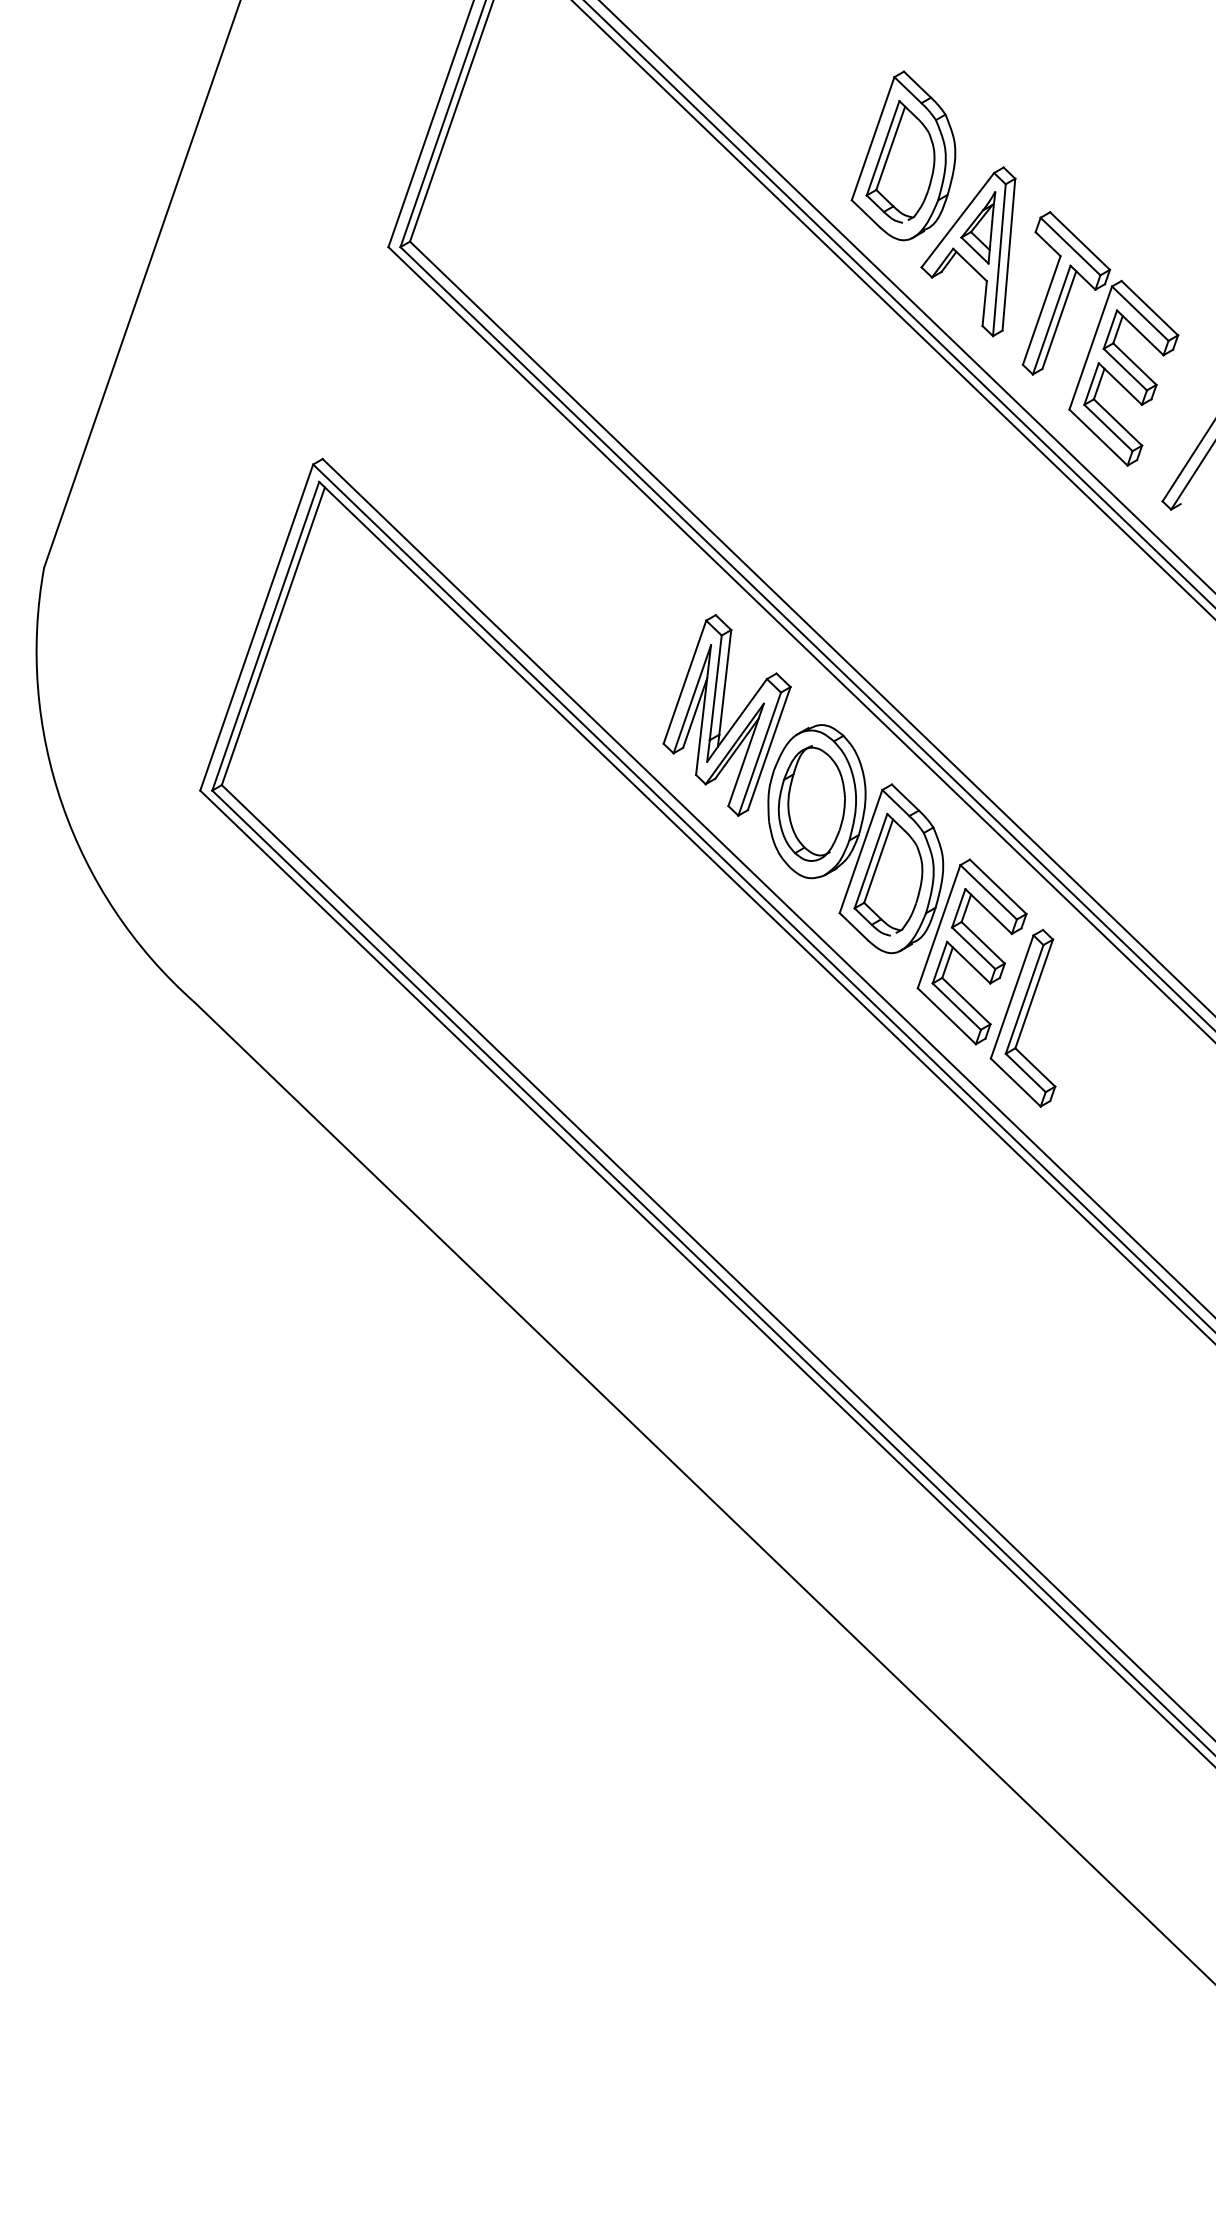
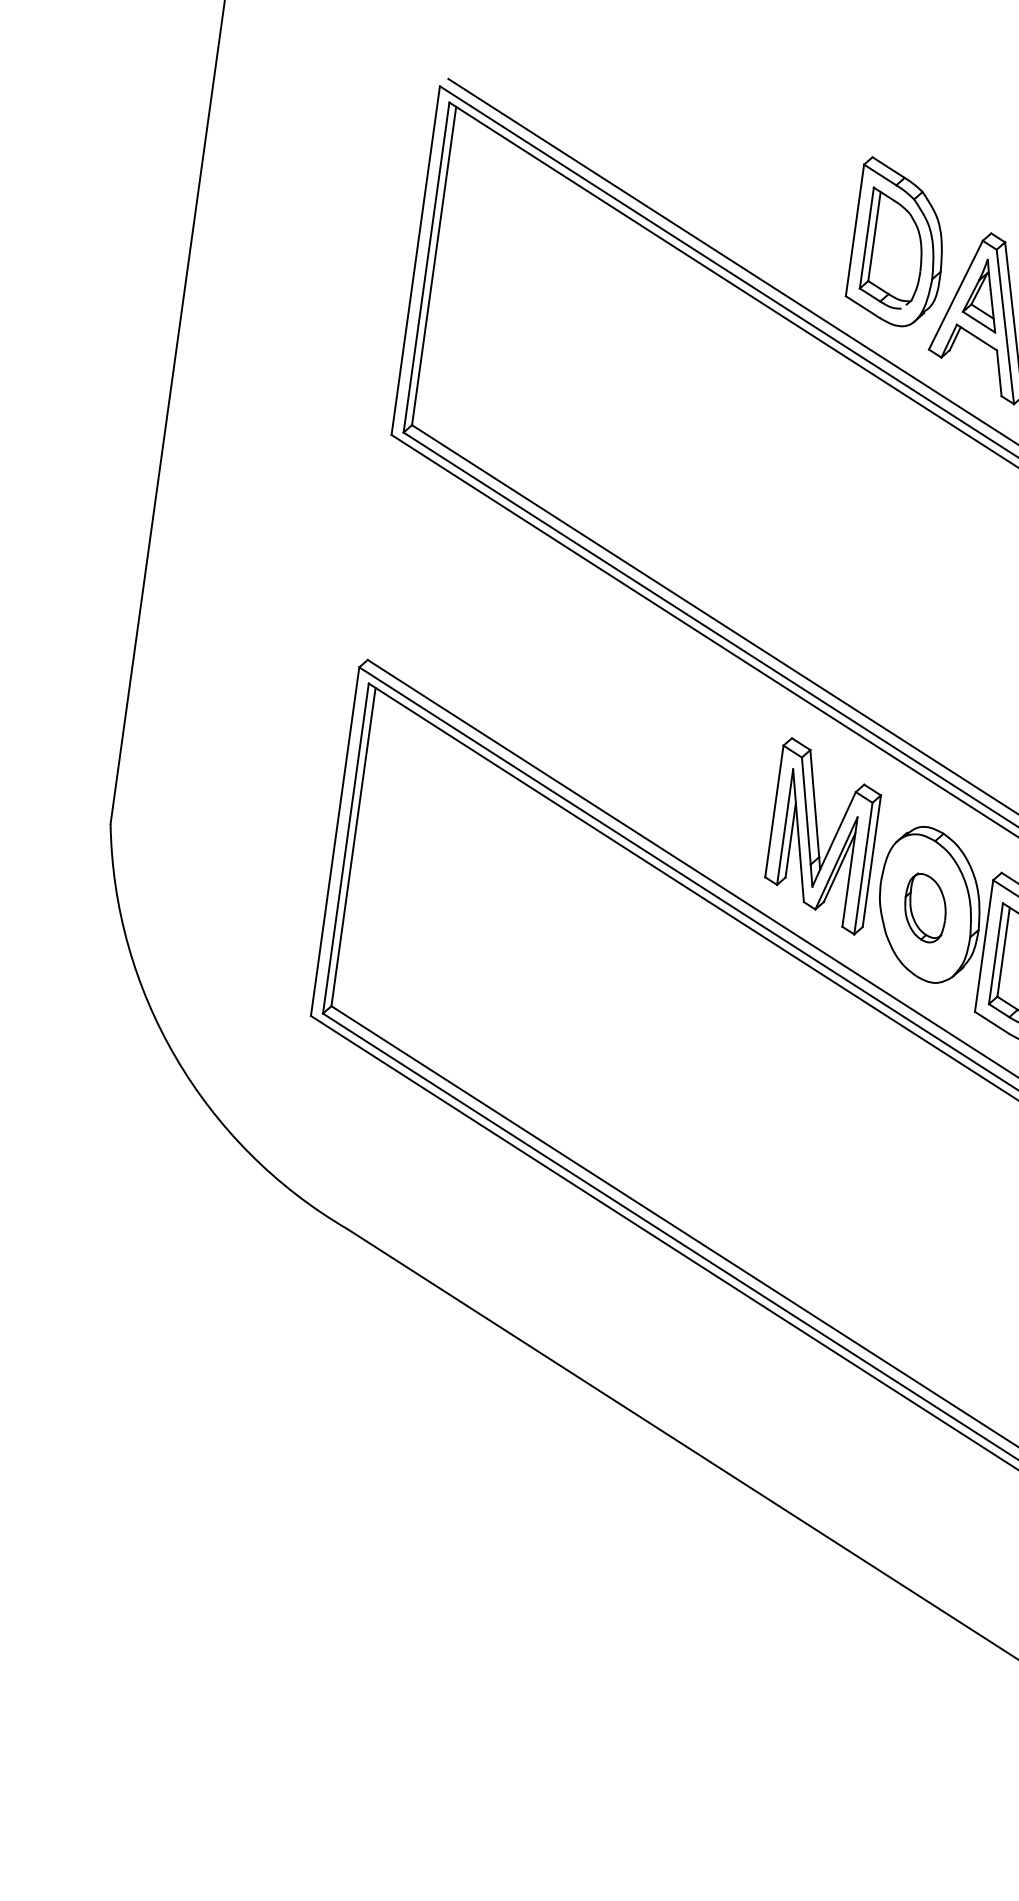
part: (811, 803) -> (925, 907), size x0.6

